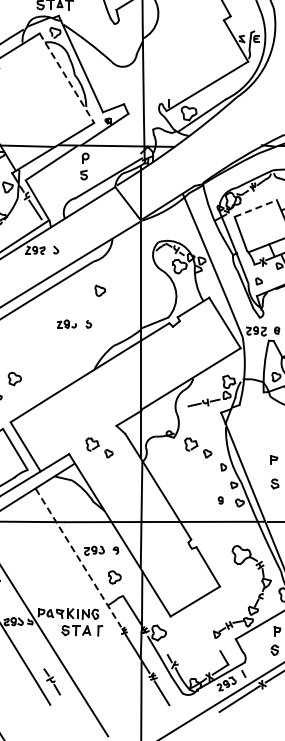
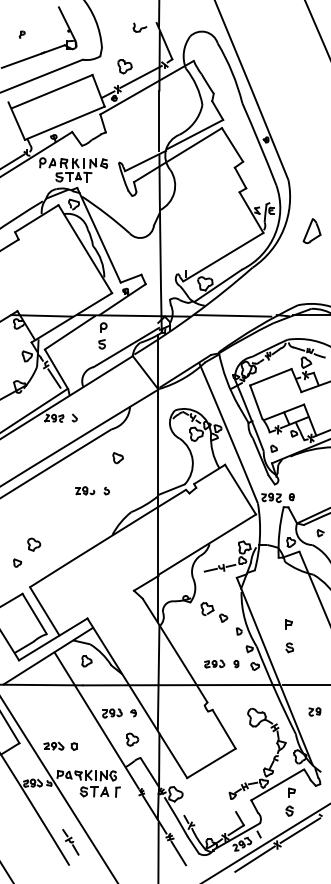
line: (67, 78) -> (85, 249), dashed -> solid
line: (216, 145) -> (232, 315), added
line: (256, 208) -> (271, 377), dashed -> solid
part: (99, 448) -> (117, 612), removed
part: (68, 497) -> (86, 661), added
part: (198, 499) -> (214, 663), added
line: (78, 557) -> (96, 720), dashed -> solid
part: (41, 583) -> (60, 745), added

